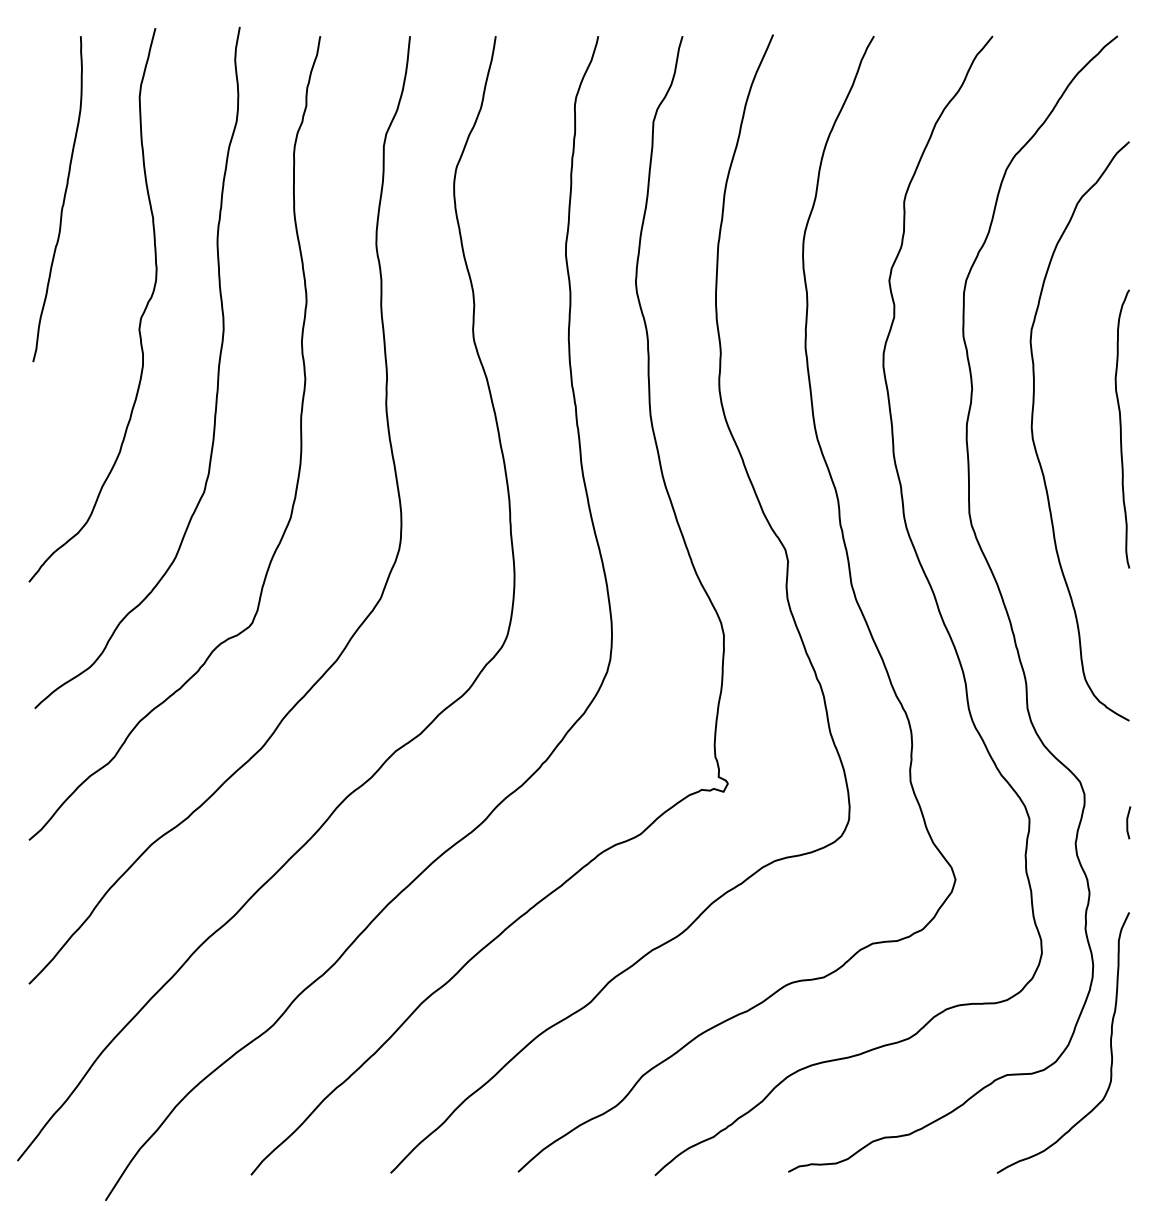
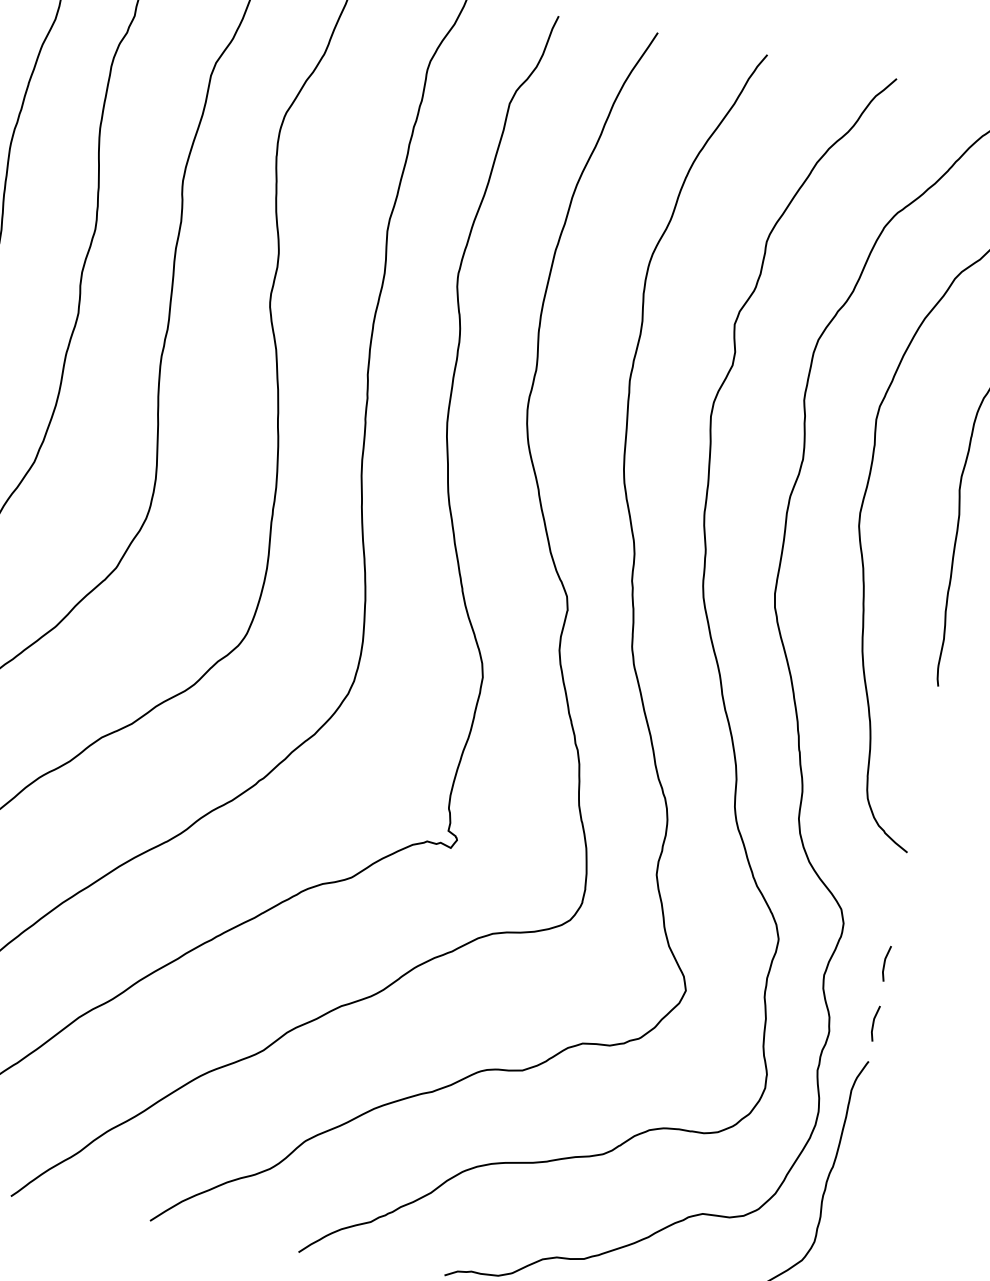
line: (1128, 877) -> (874, 1023), added

